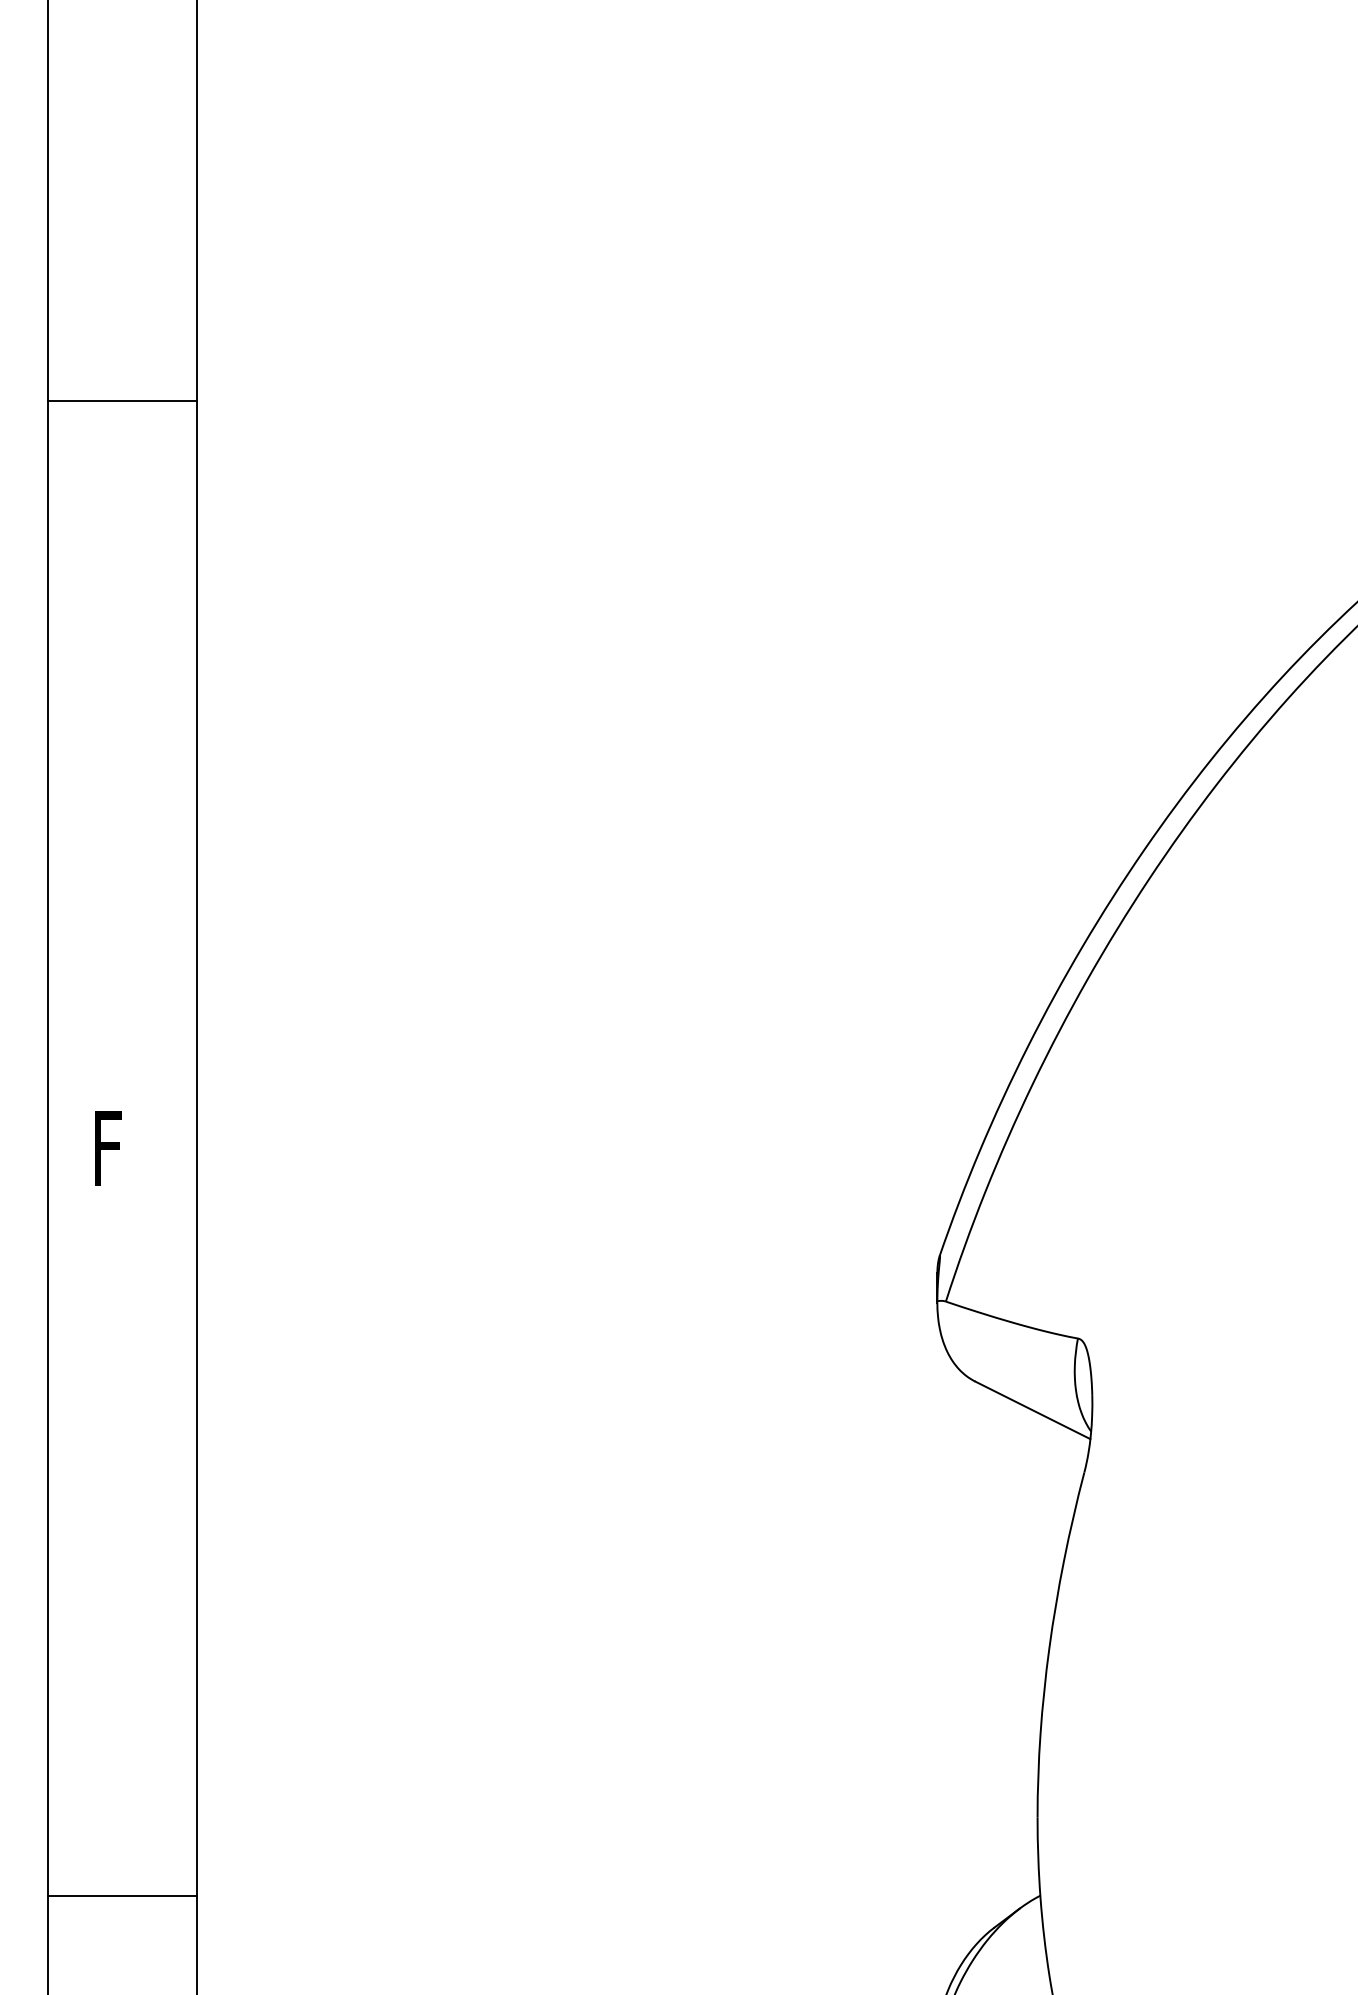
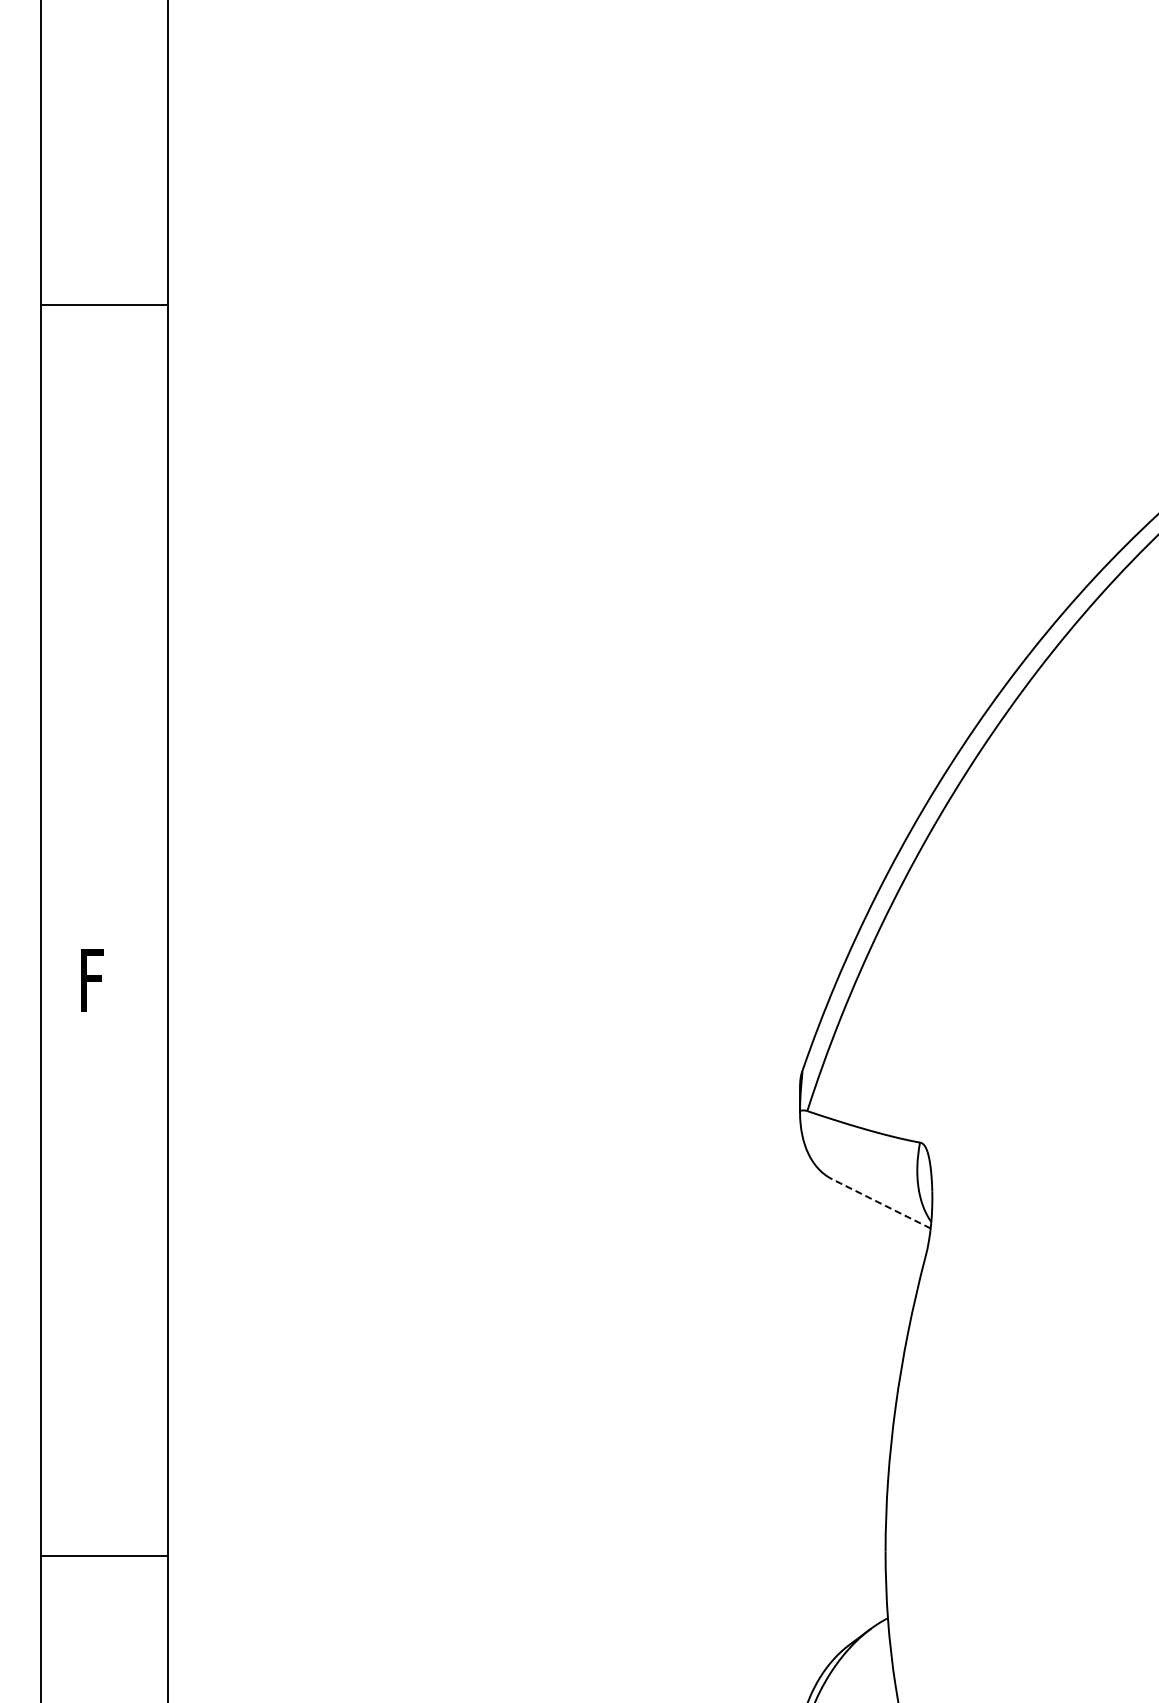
line: (122, 401) -> (104, 304), moved
line: (1032, 1409) -> (881, 1203), solid -> dashed
line: (122, 1896) -> (104, 1556), moved

